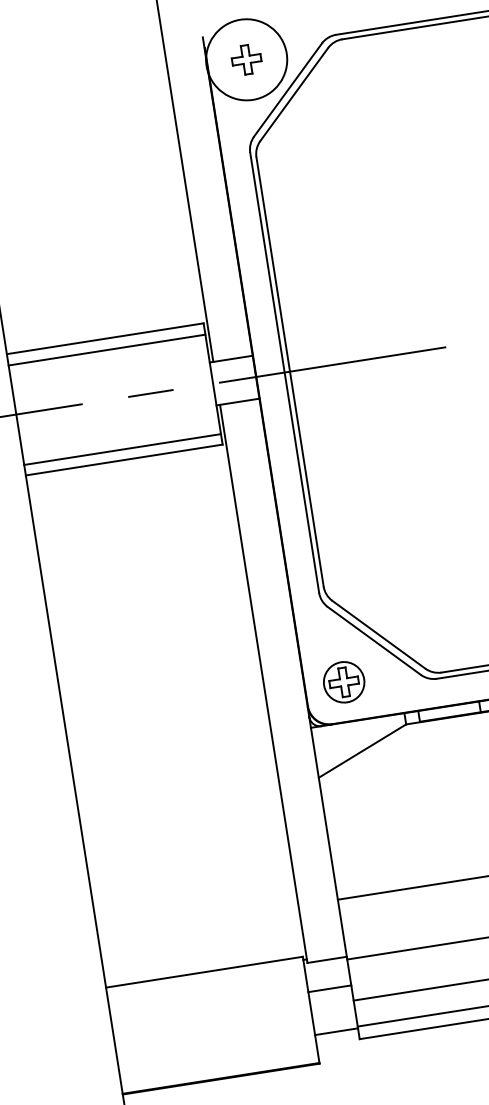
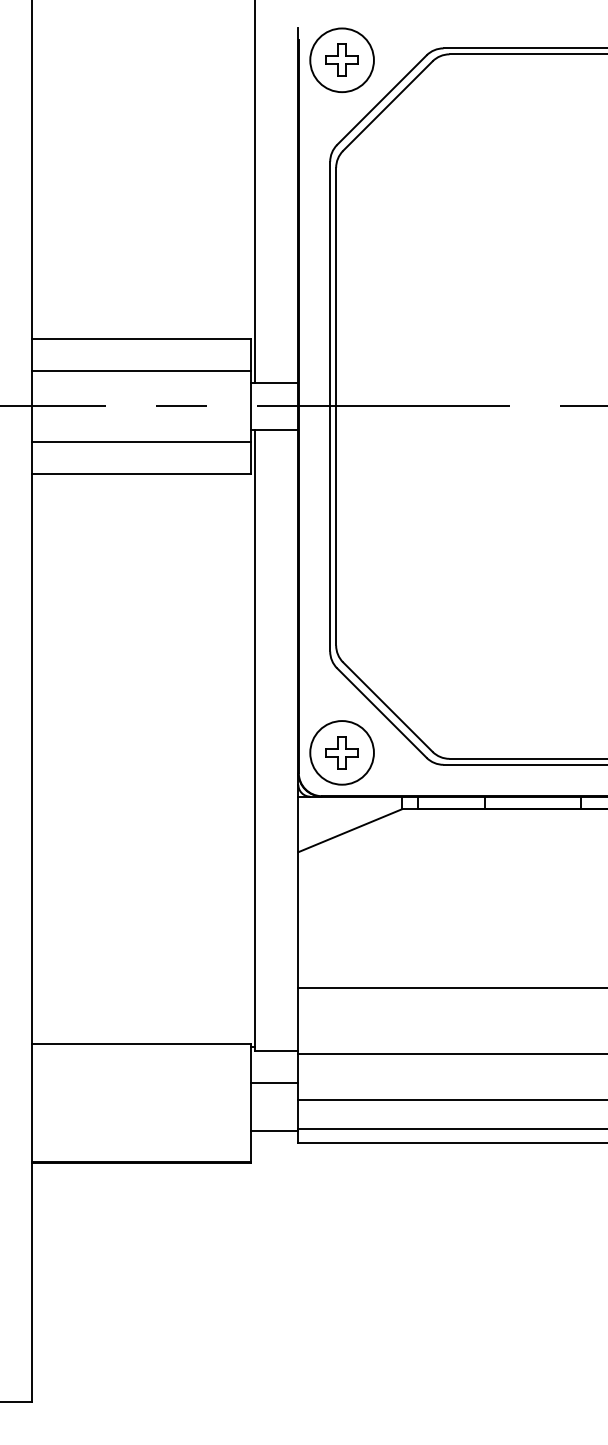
circle: (246, 60) -> (341, 60), size x0.71
line: (106, 349) -> (140, 370), moved
line: (122, 449) -> (140, 442), moved
circle: (343, 682) -> (341, 752), size x1.43

